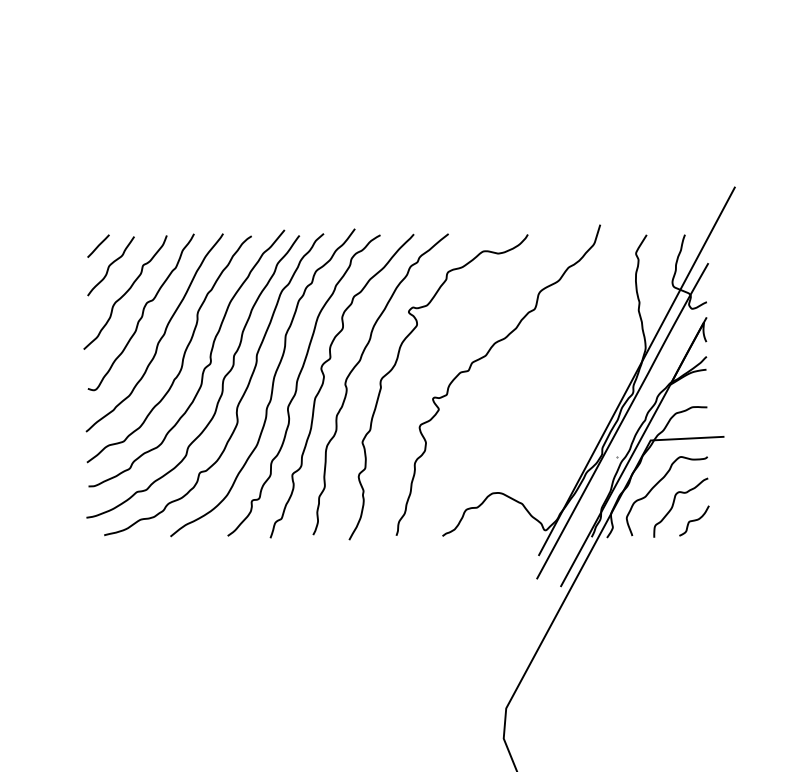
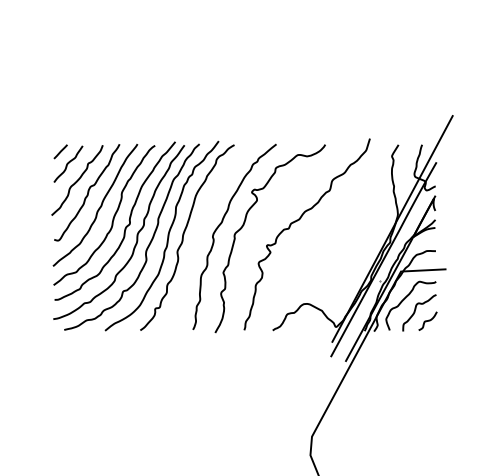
curve: (325, 381) -> (200, 235), removed

